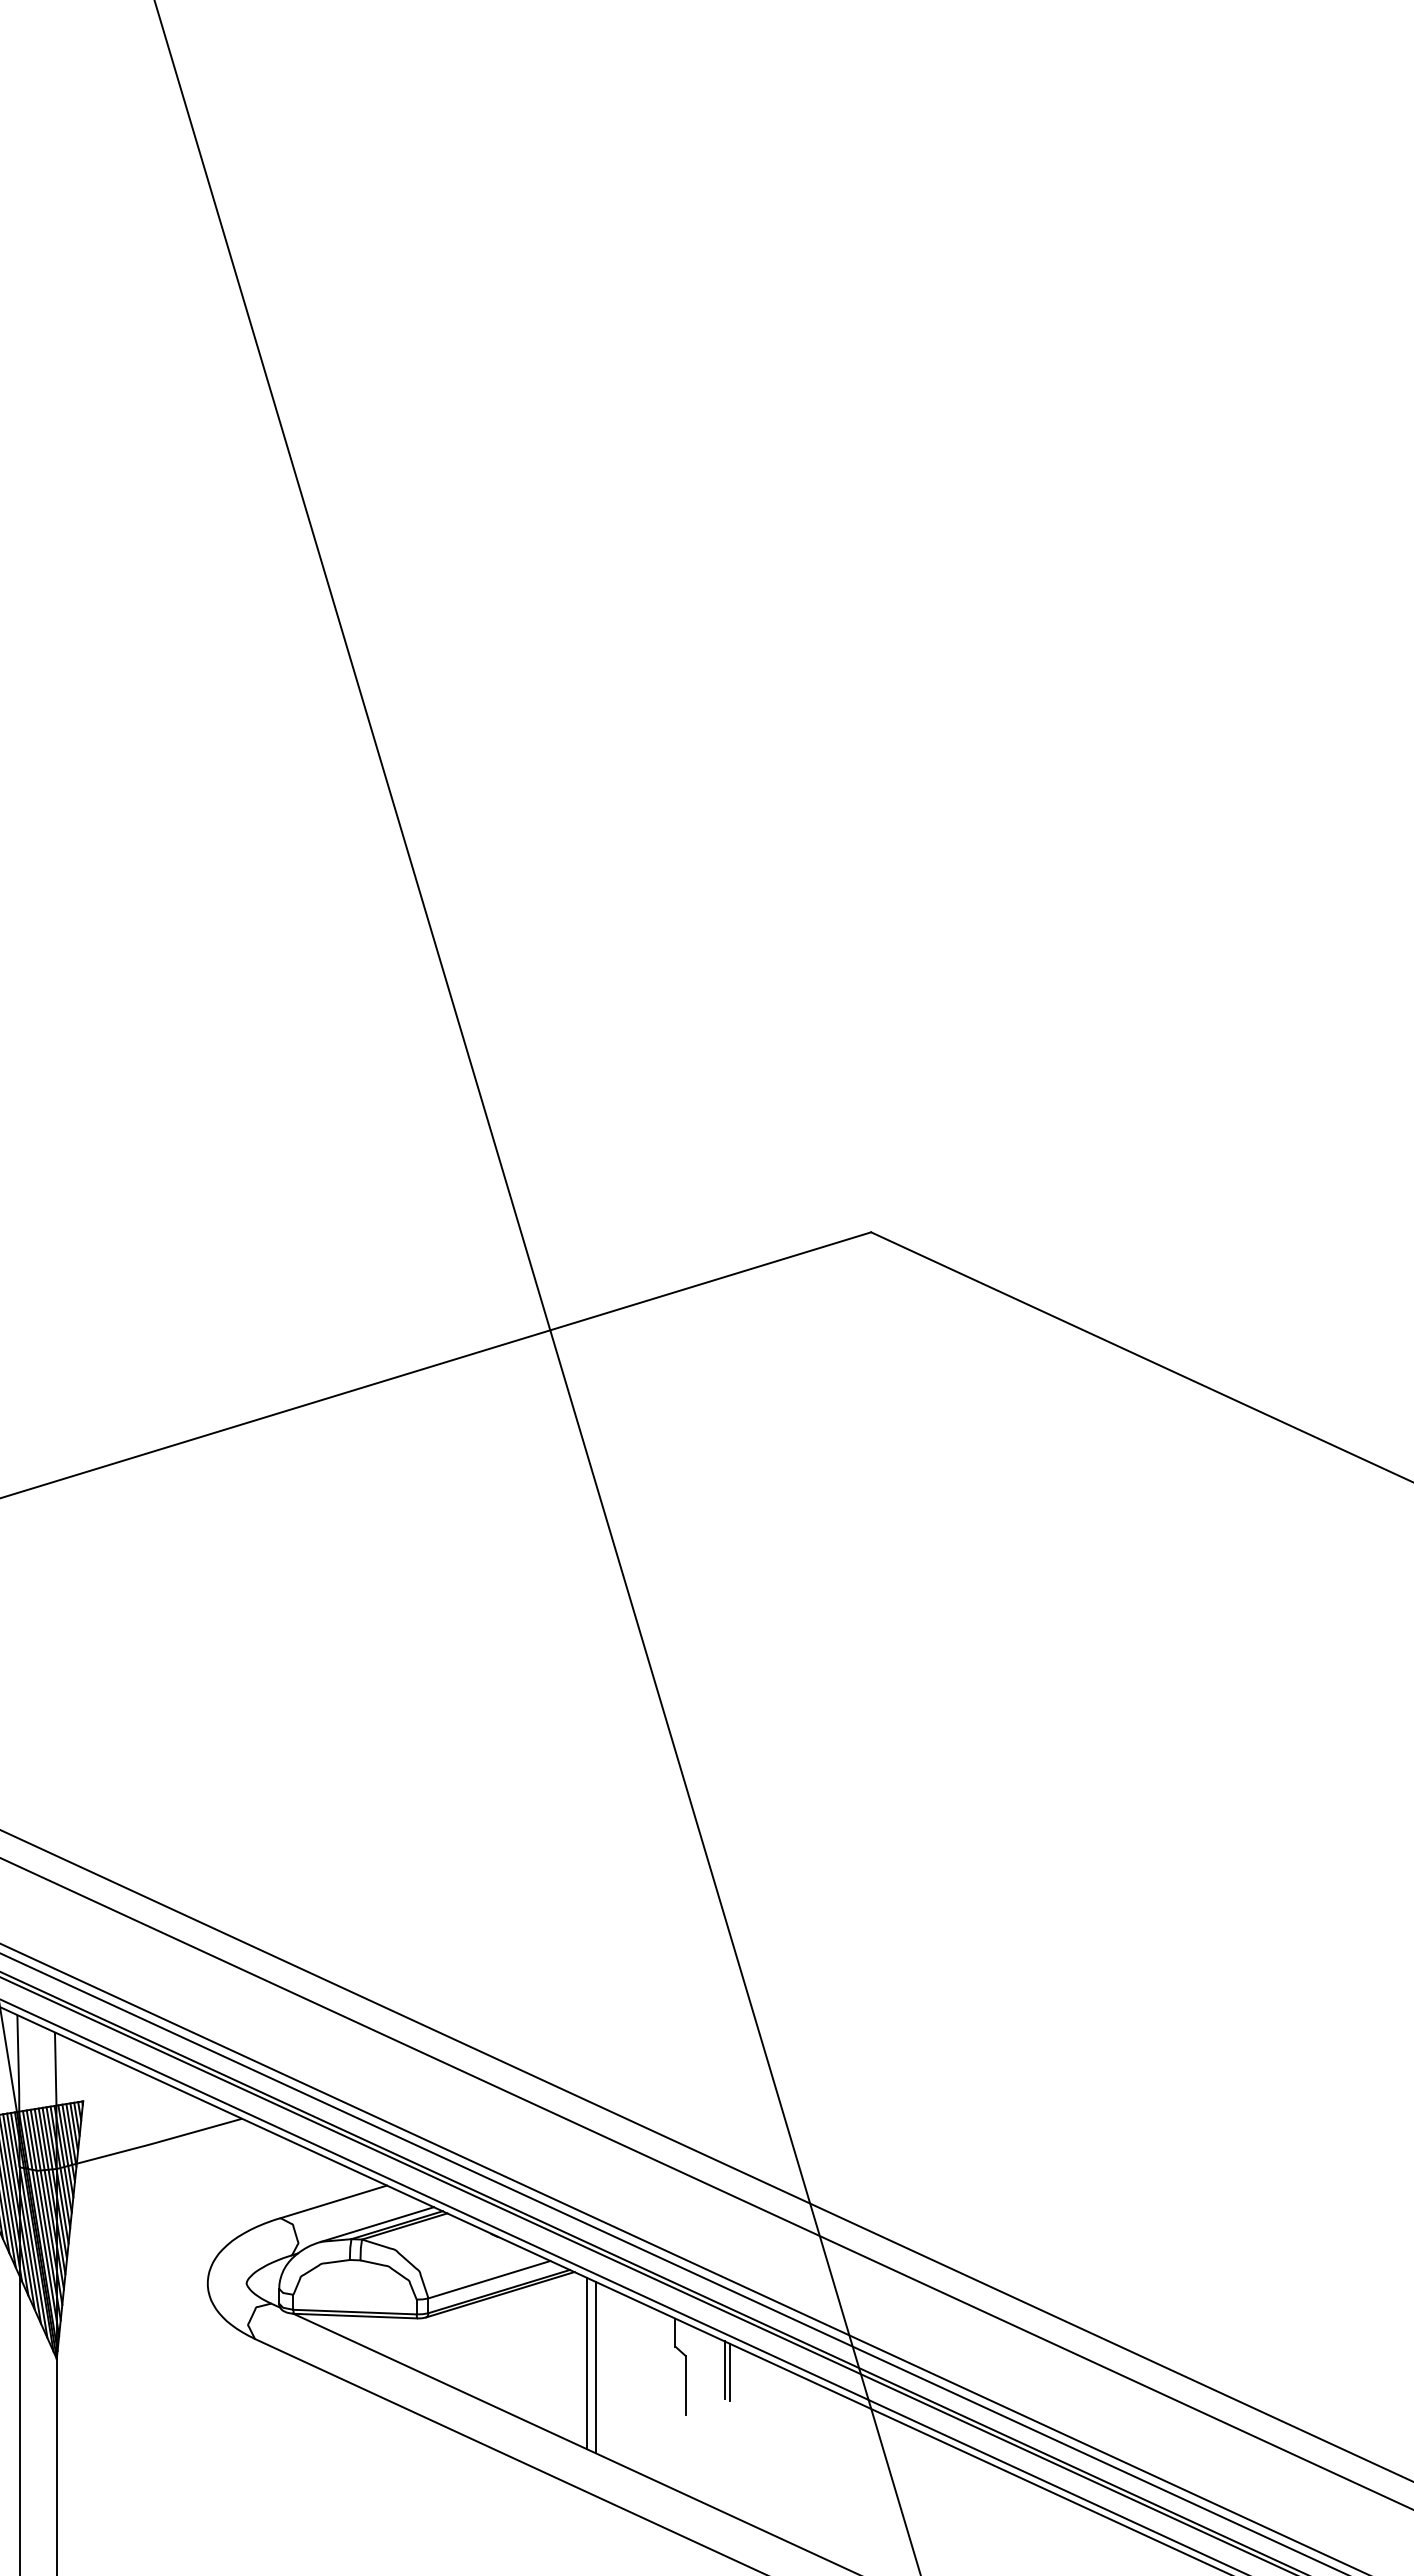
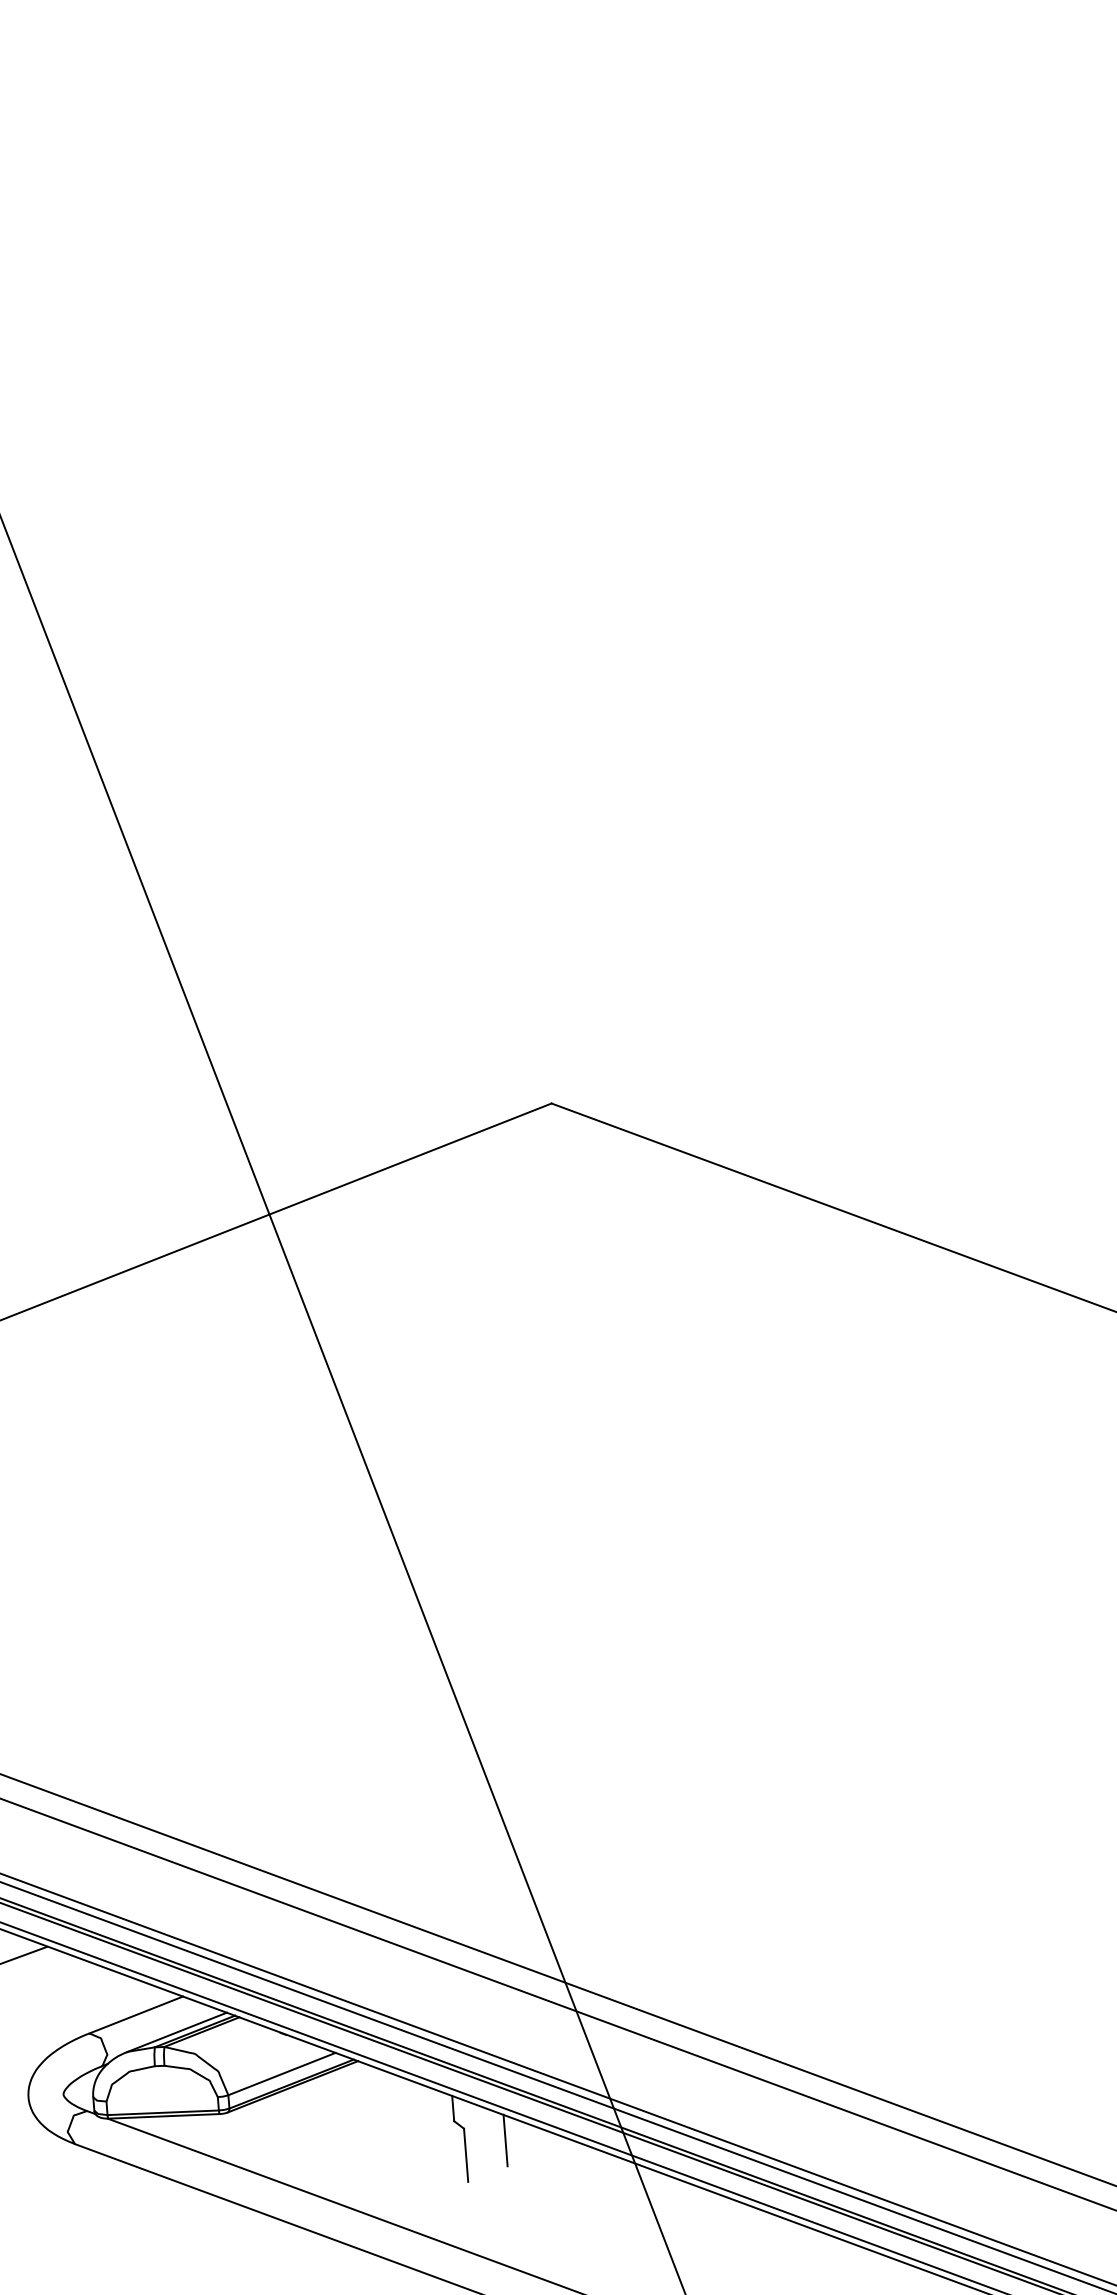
line: (587, 2363) -> (376, 2142), removed
line: (595, 2367) -> (383, 2145), removed
line: (724, 2369) -> (500, 2138), removed

